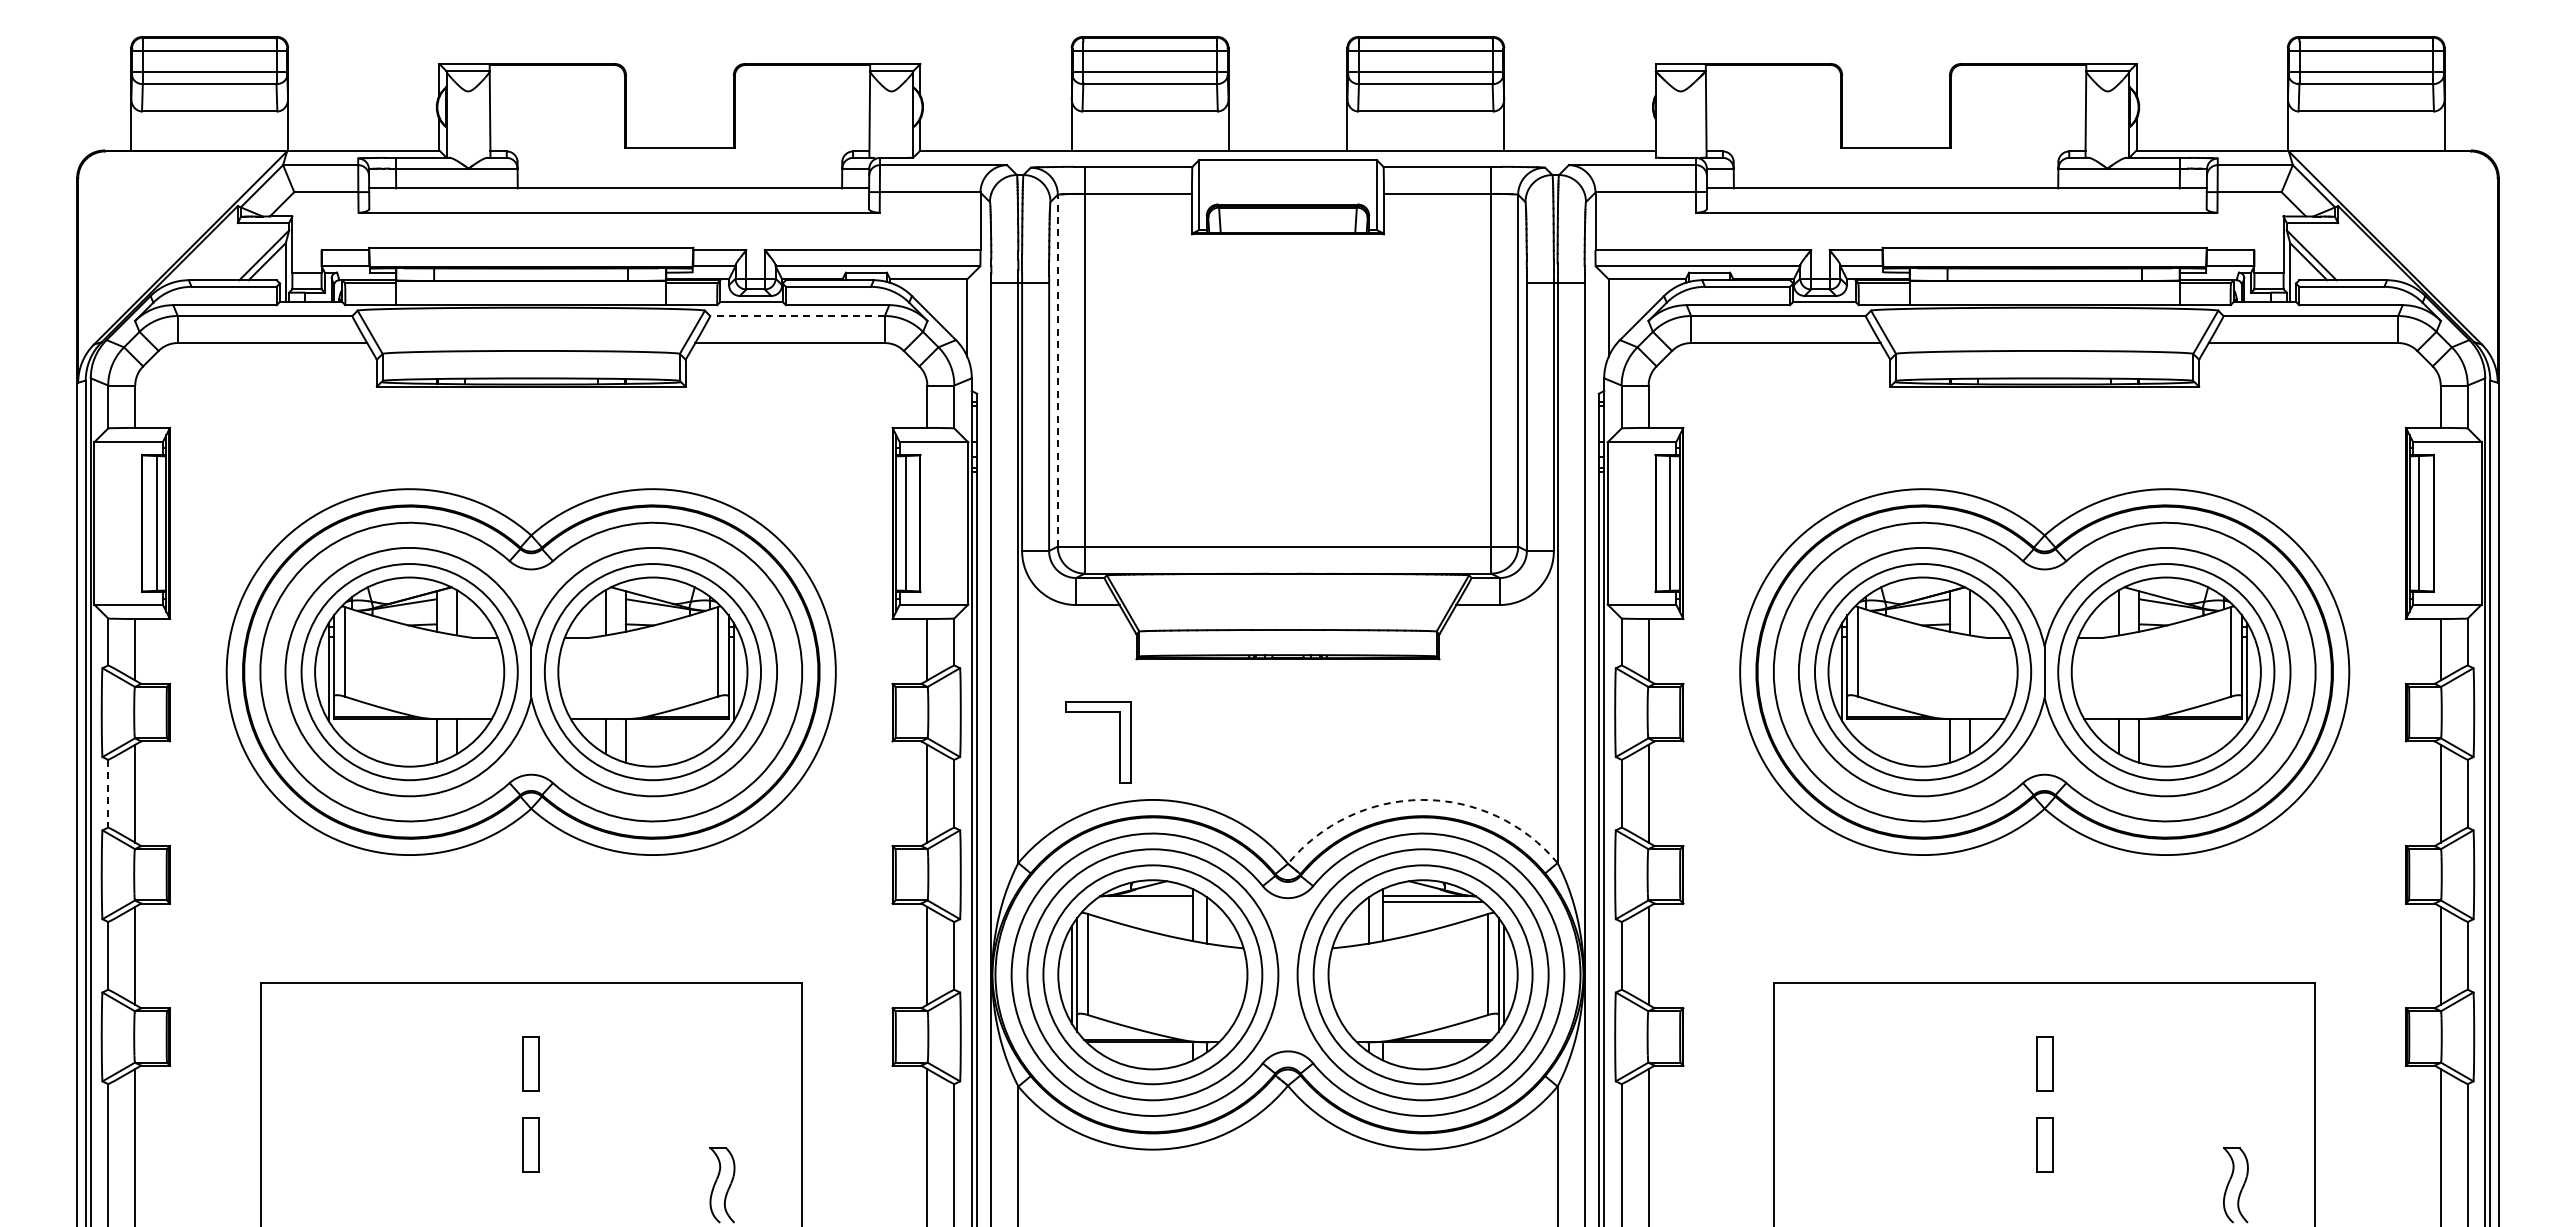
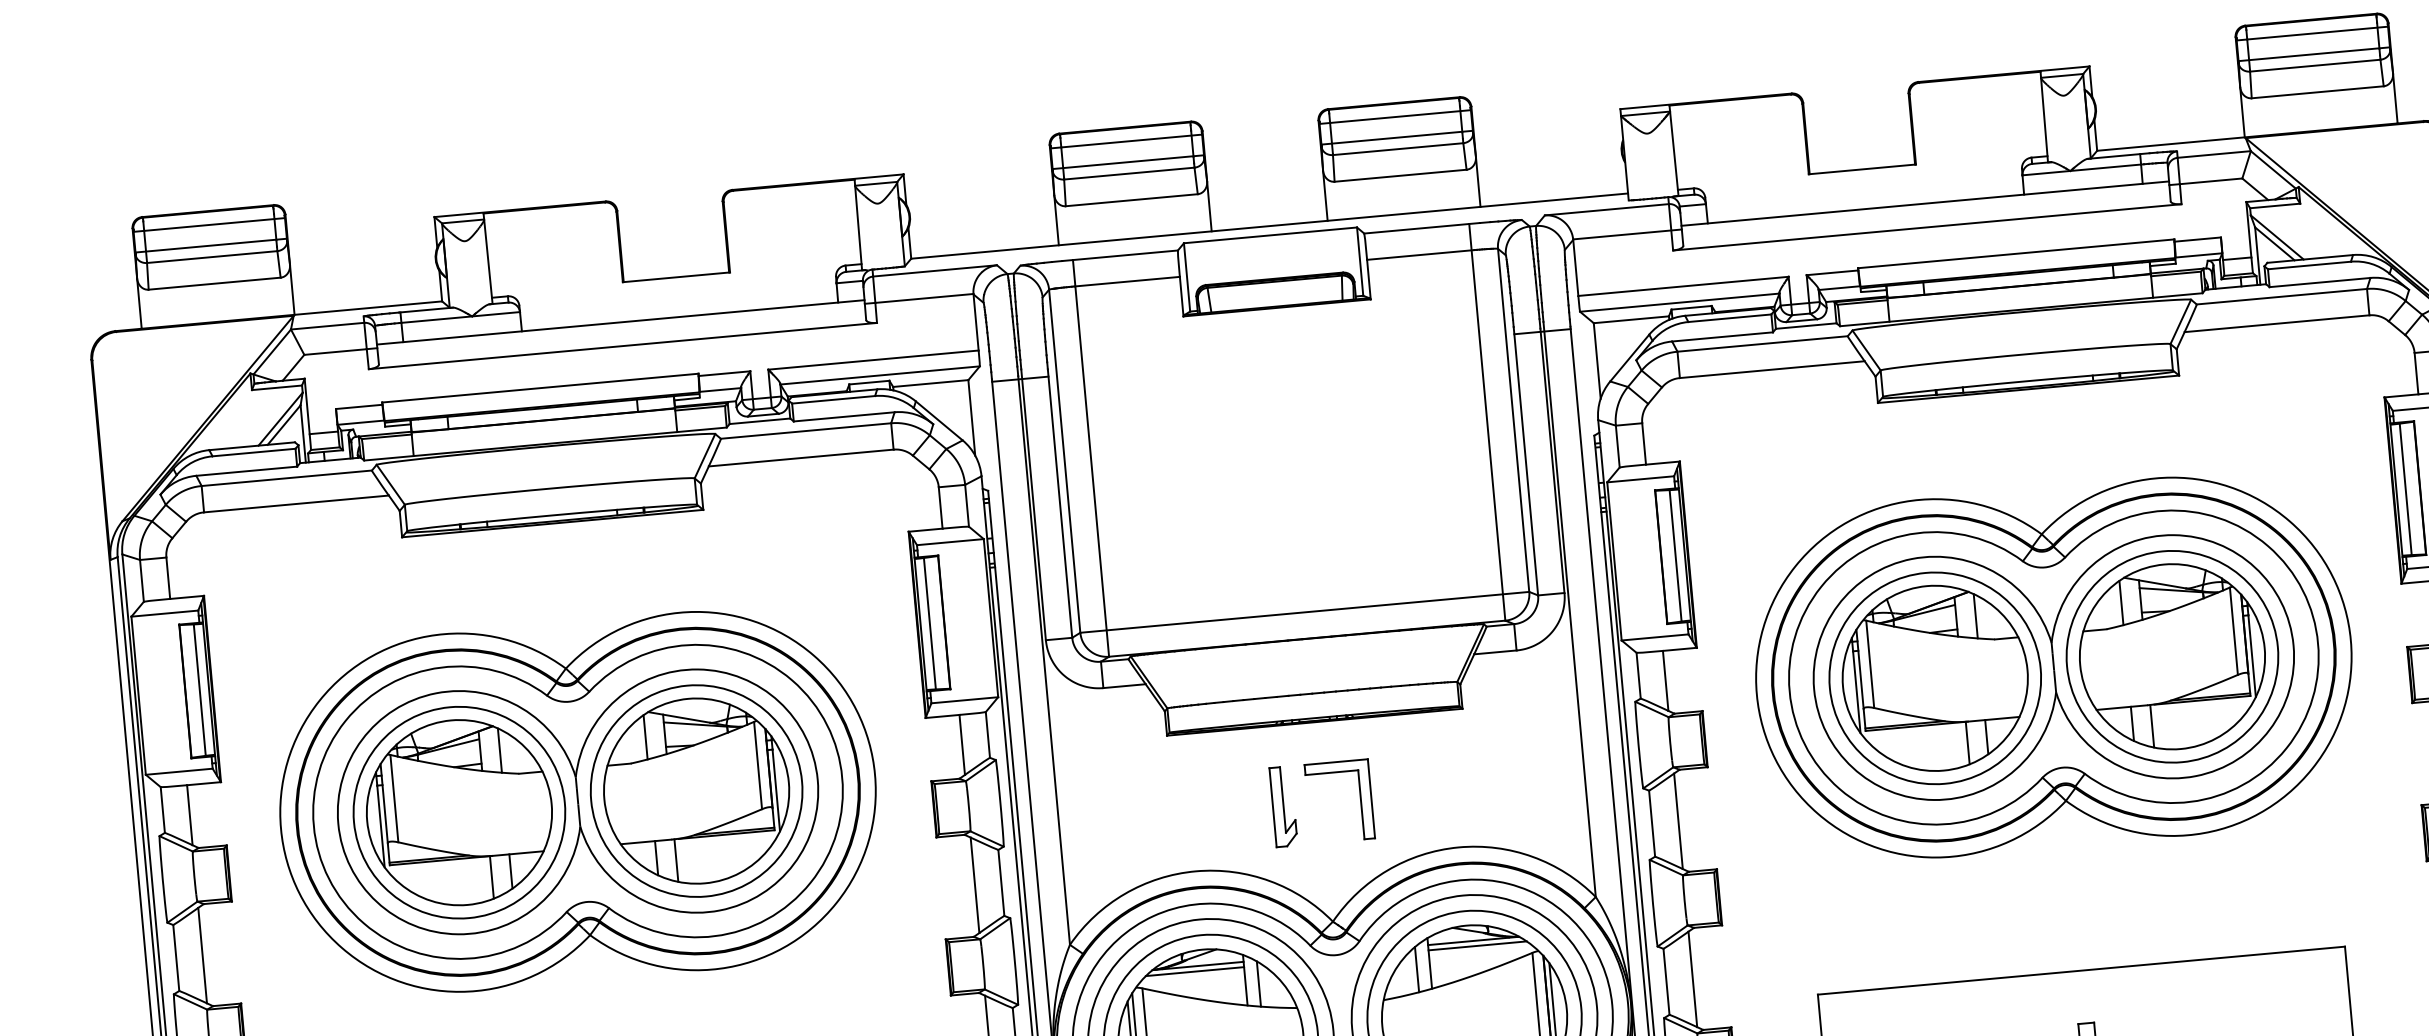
line: (797, 316) -> (806, 431), dashed -> solid
line: (1057, 370) -> (1064, 461), dashed -> solid
part: (1119, 742) -> (1360, 799), moved
part: (1248, 742) -> (1283, 806), added
line: (108, 793) -> (176, 957), dashed -> solid
arc: (1422, 799) -> (1458, 847), dashed -> solid
line: (1142, 901) -> (1194, 971), added

